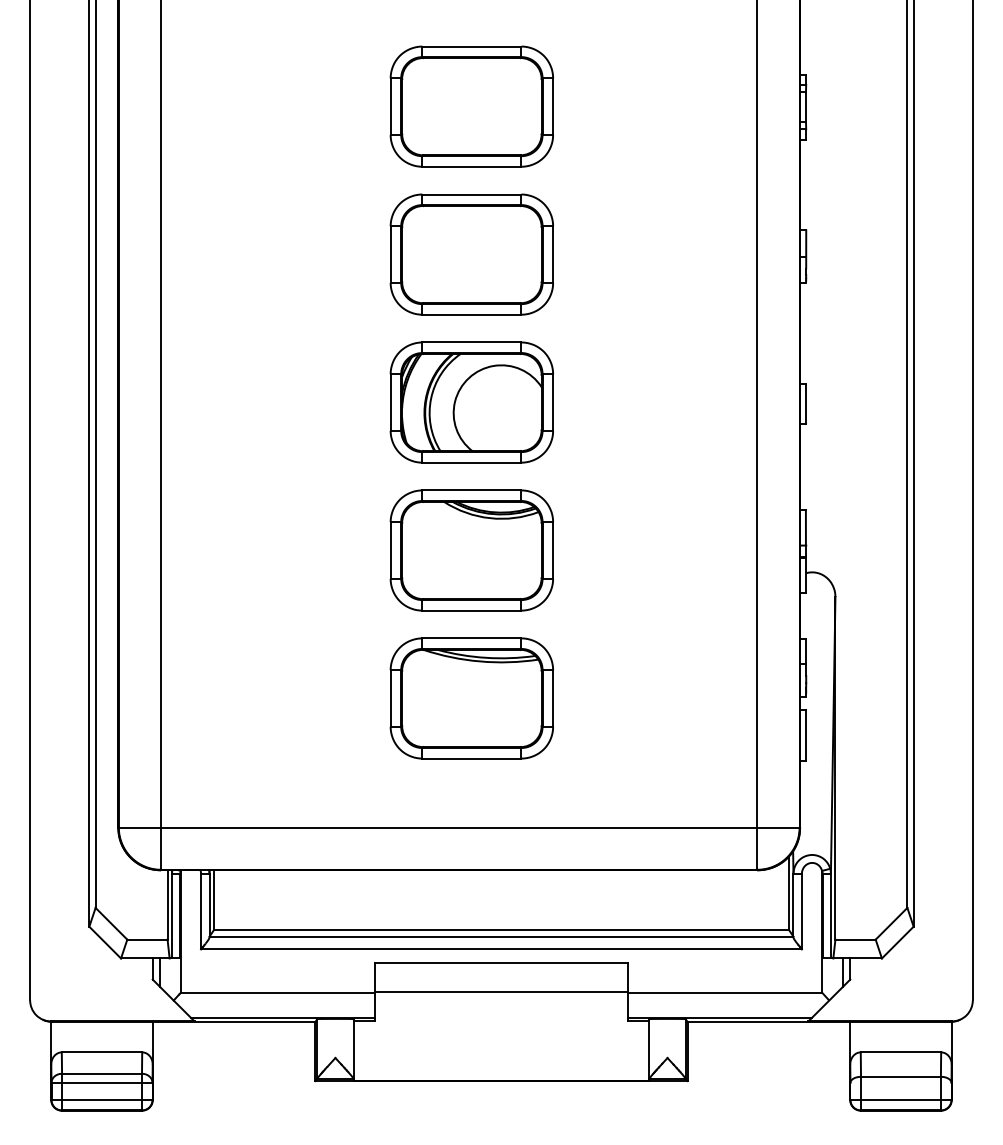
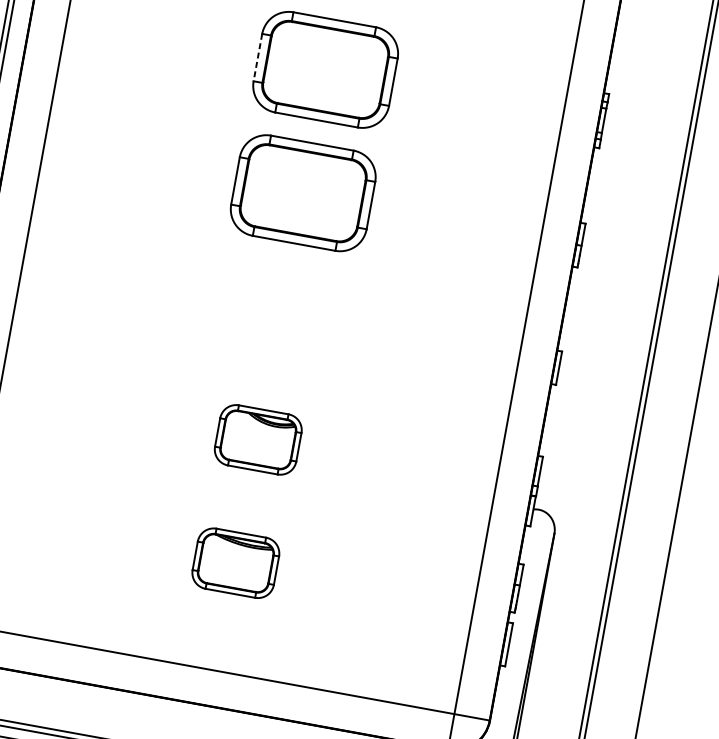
line: (390, 107) -> (257, 58), solid -> dashed
part: (471, 402) -> (280, 316), removed
part: (471, 550) -> (258, 439), size x0.6
part: (471, 698) -> (235, 563), size x0.6

